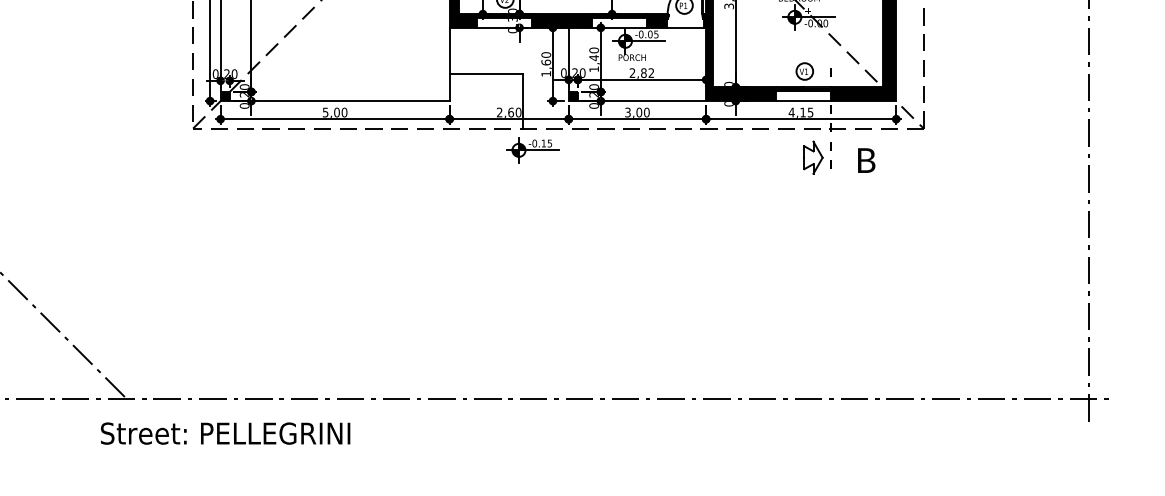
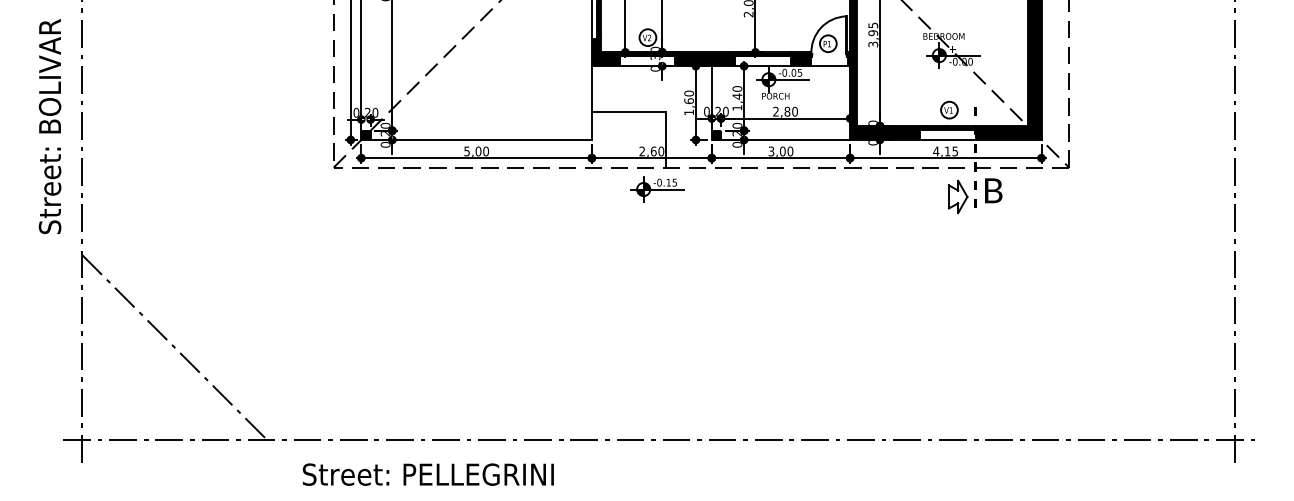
text: (650, 72) -> (794, 111), 2,82 -> 2,80
part: (532, 150) -> (657, 189), moved
text: (866, 160) -> (993, 190), moved
text: (224, 433) -> (427, 474), moved

